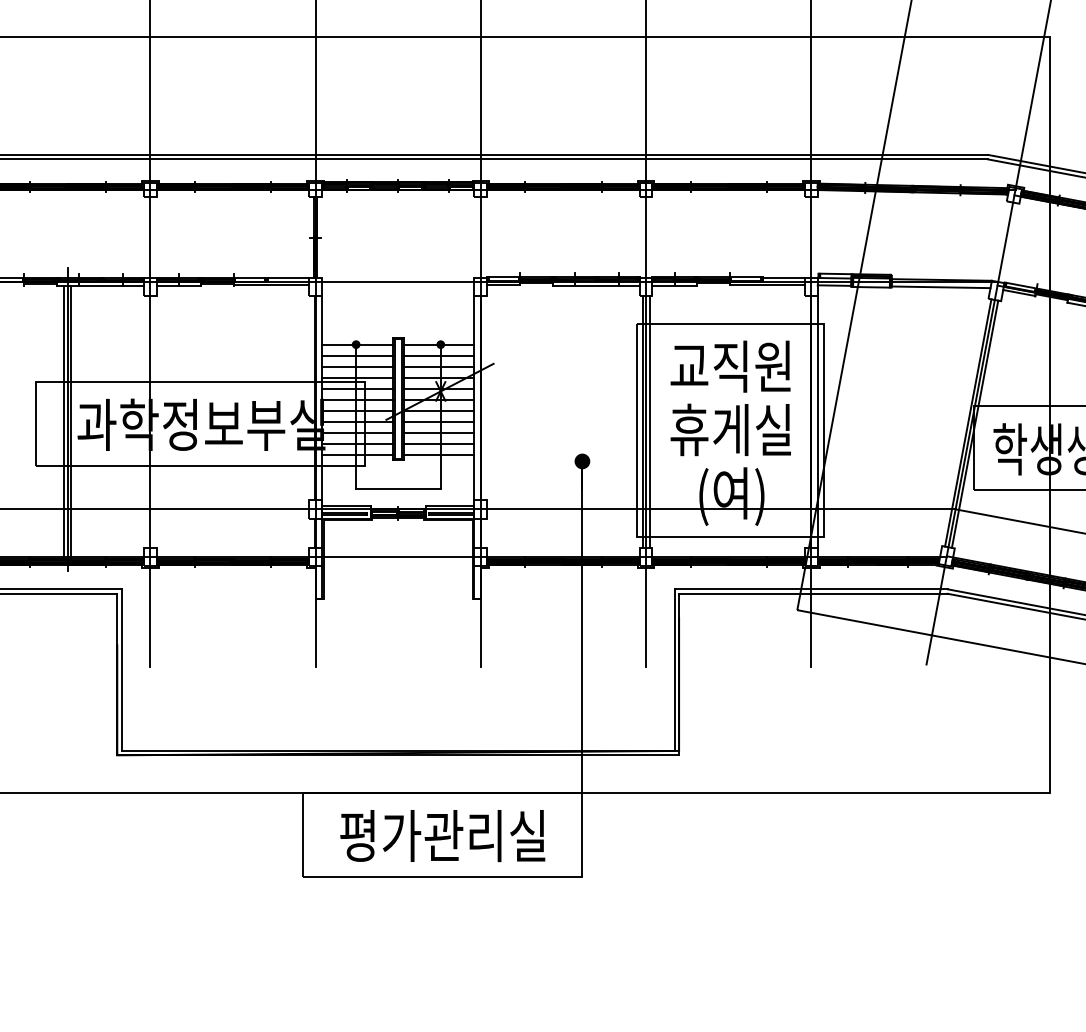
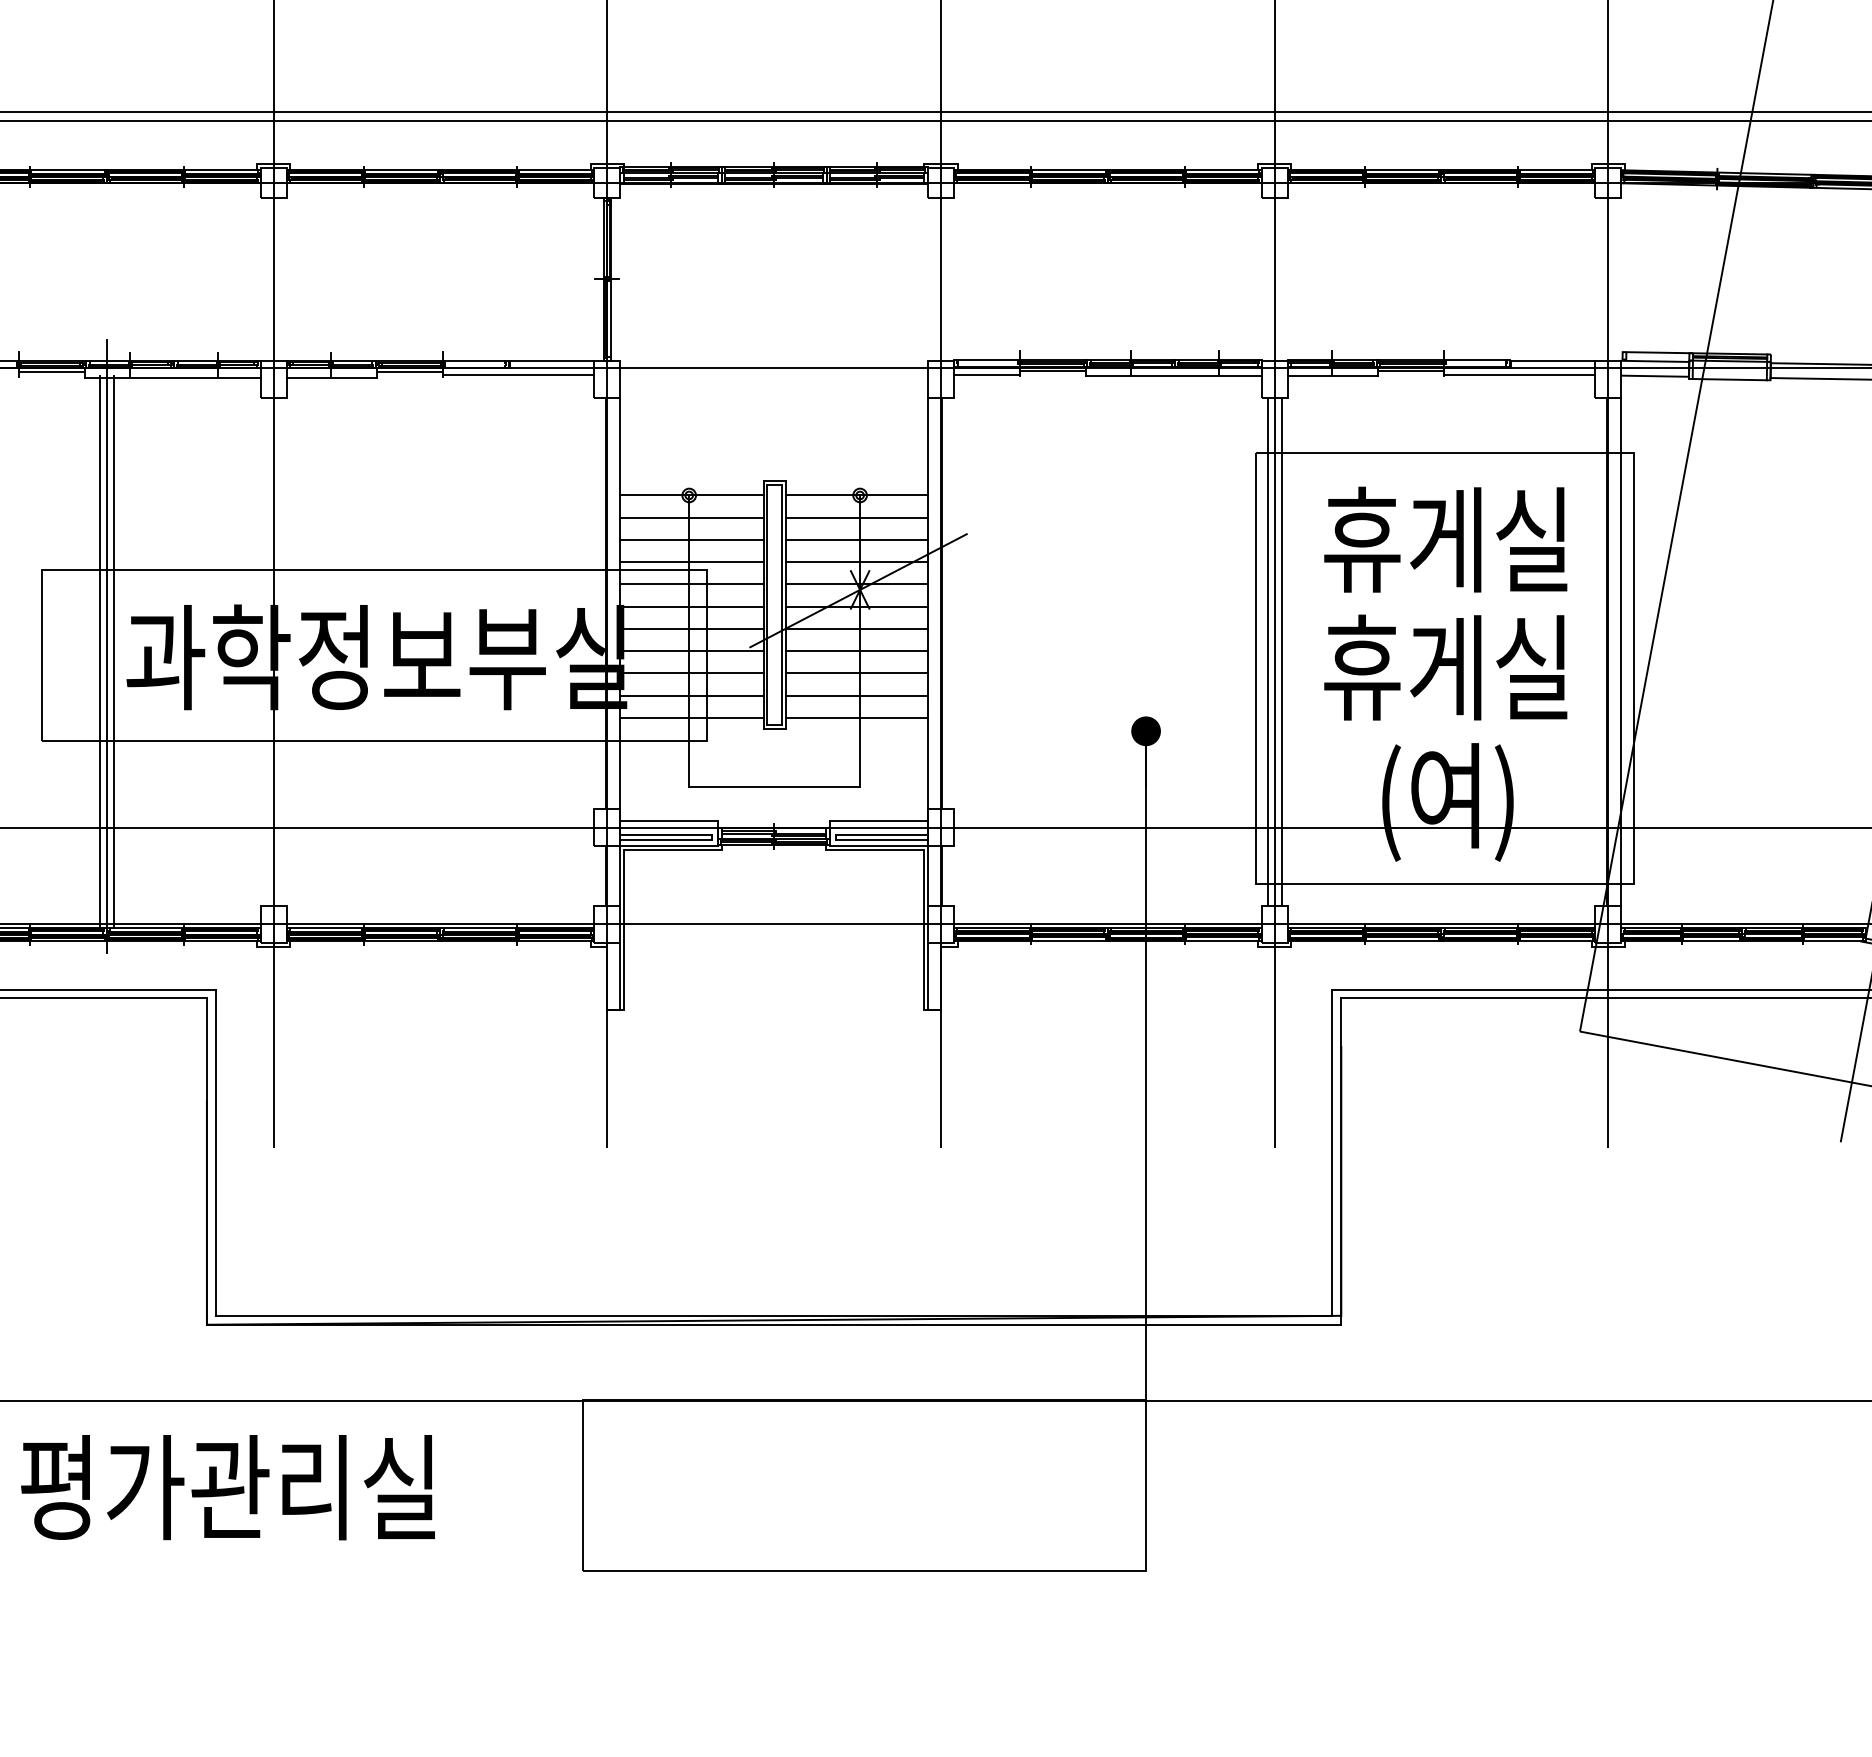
text: (730, 366) -> (1445, 539), 교직원 -> 휴게실
text: (442, 836) -> (227, 1488), moved

